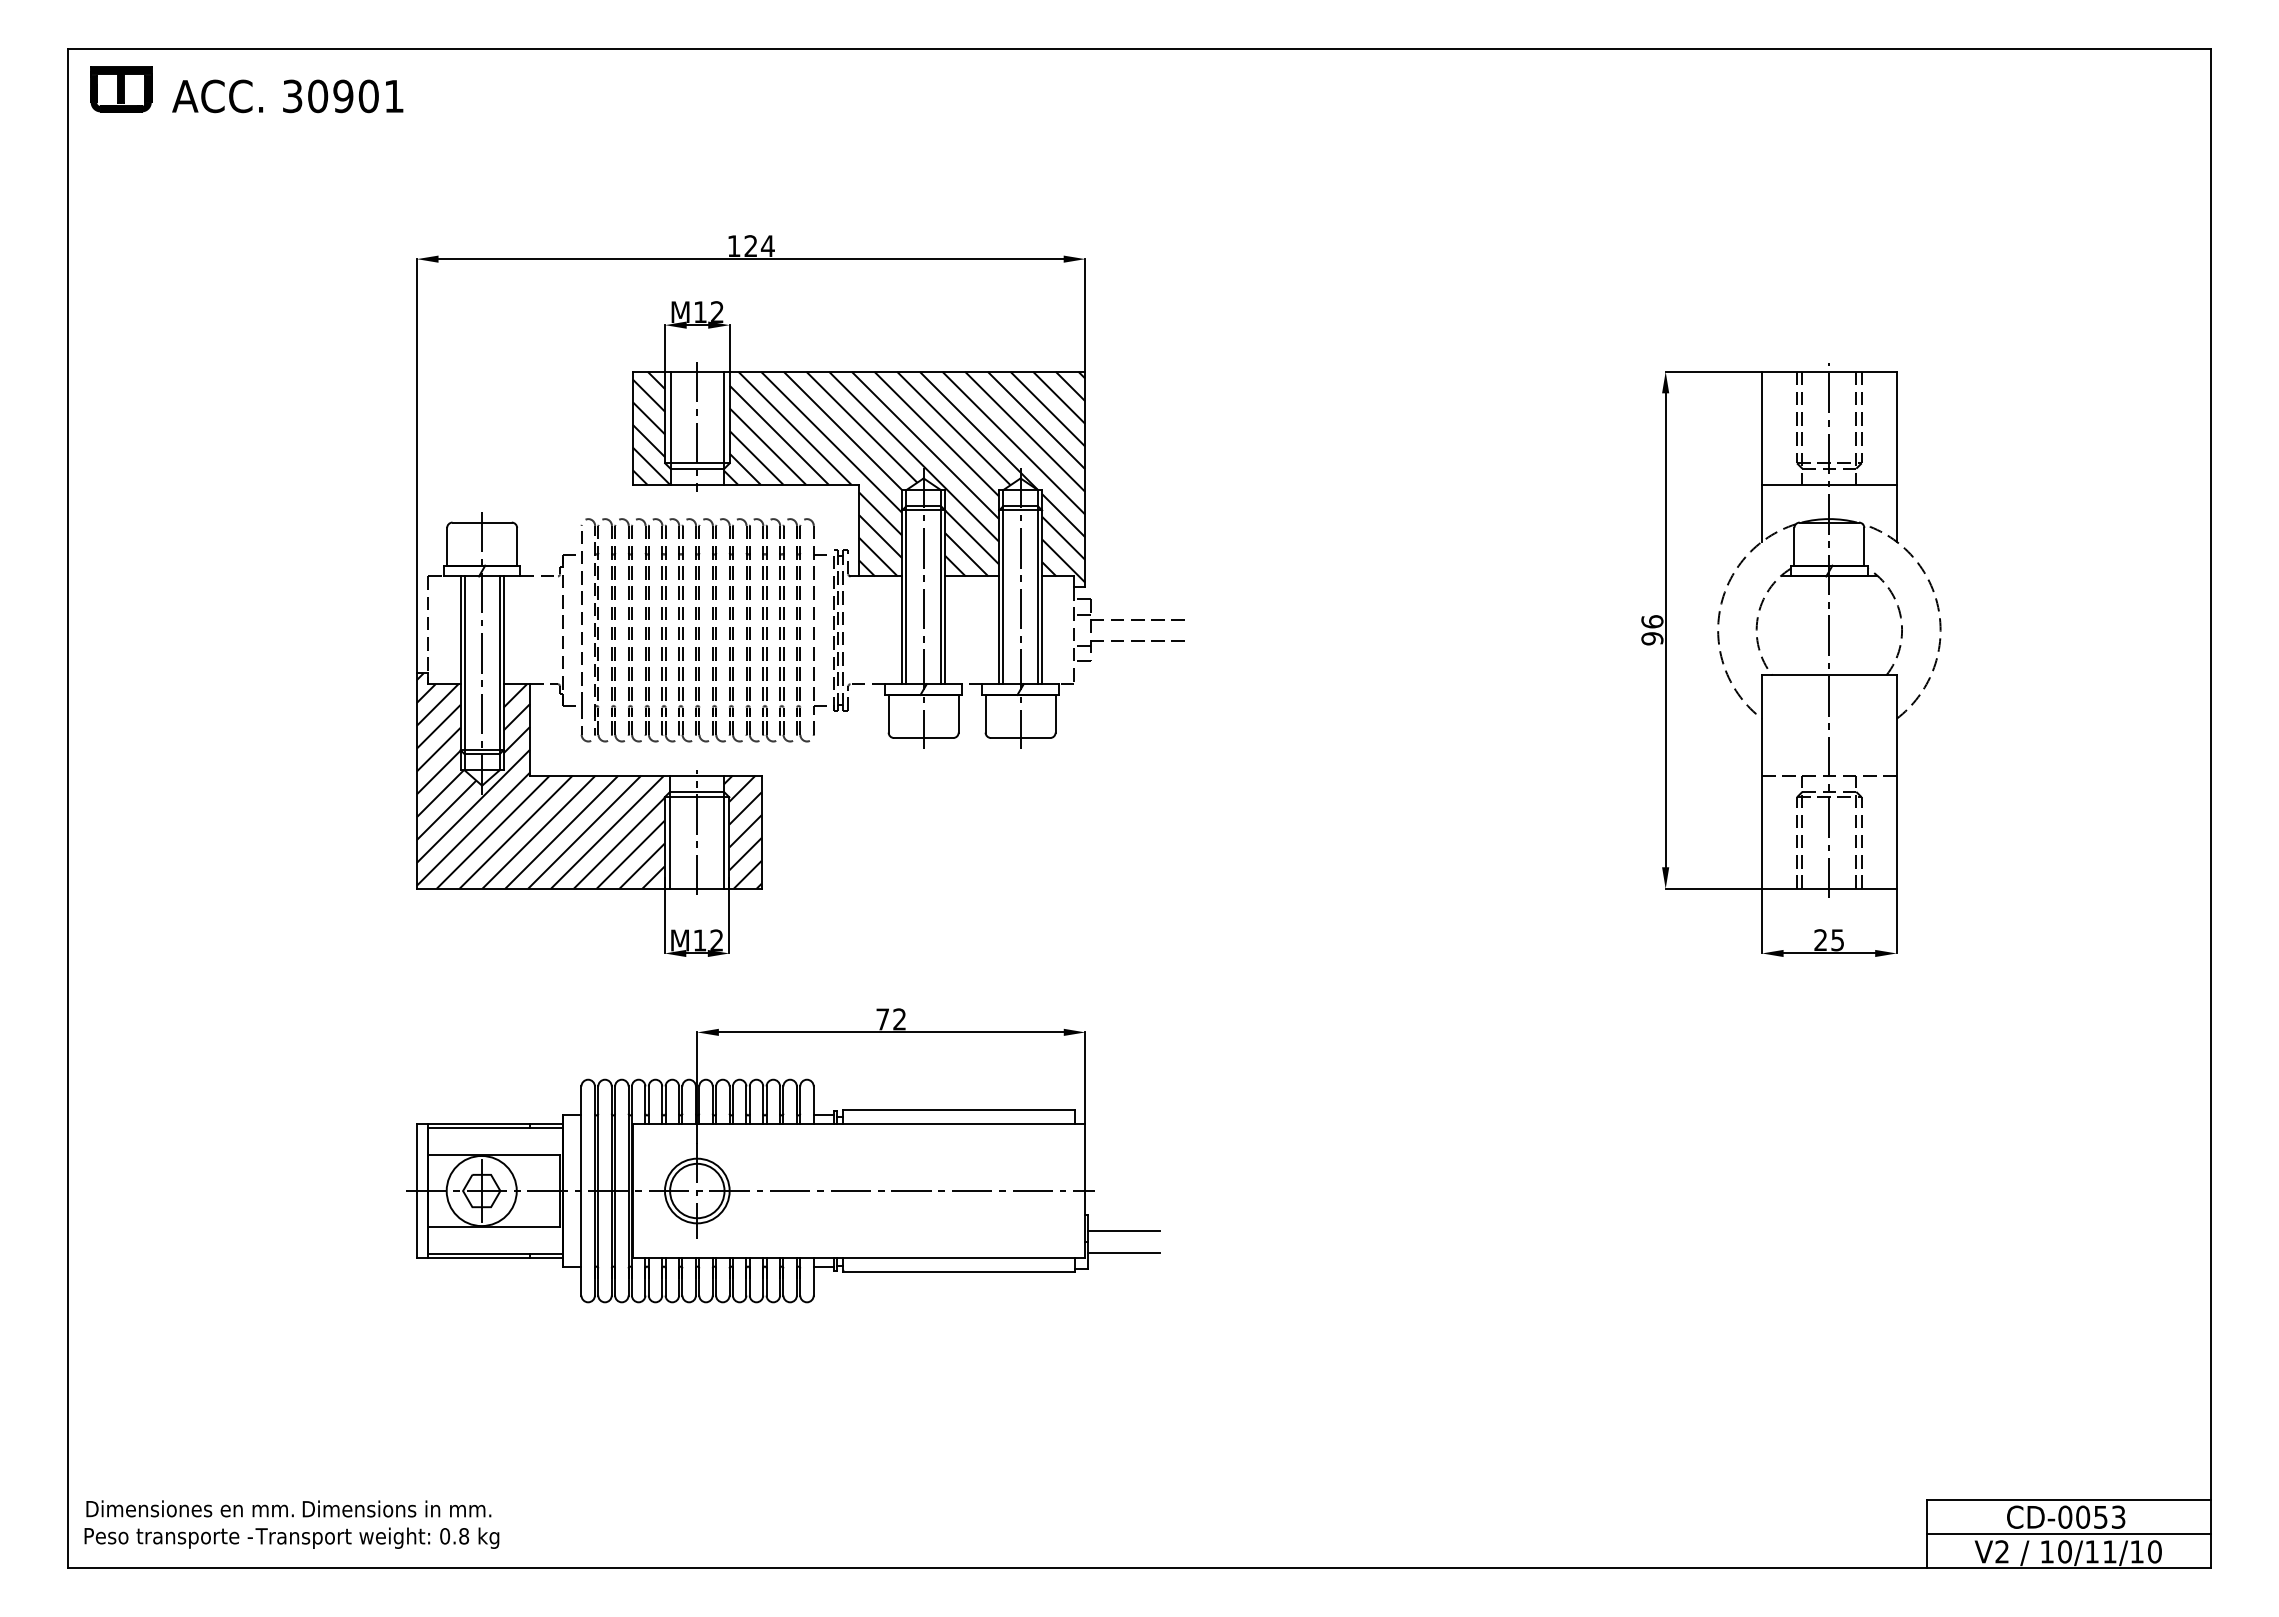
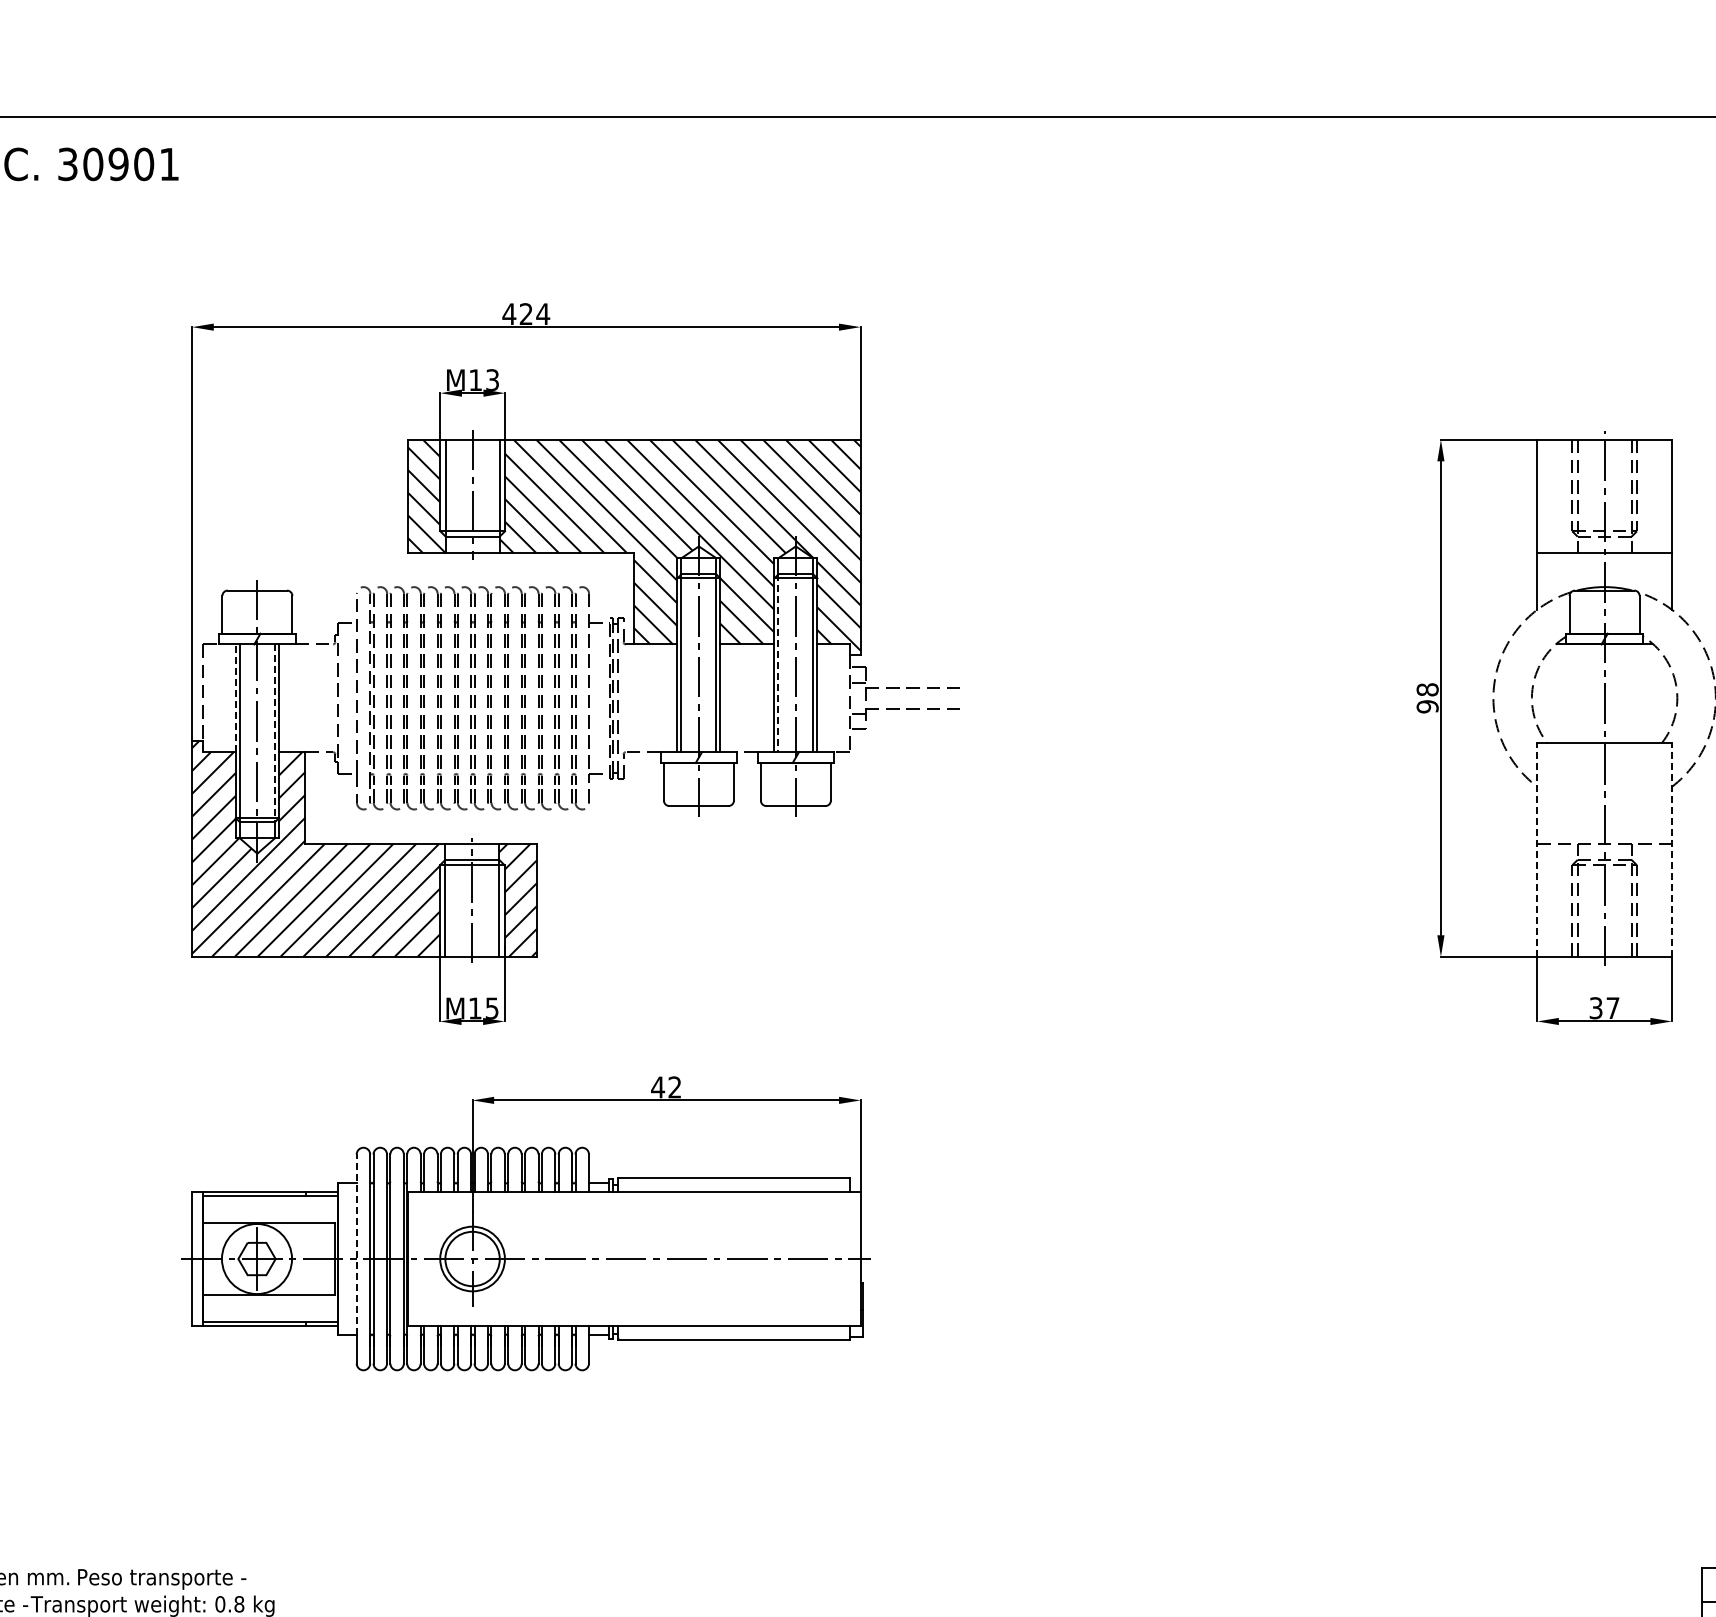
text: (734, 245) -> (509, 313), 124 -> 424
text: (717, 311) -> (492, 379), M12 -> M13
line: (1003, 595) -> (778, 663), solid -> dashed
text: (1652, 621) -> (1427, 689), 96 -> 98
line: (460, 630) -> (235, 698), solid -> dashed
line: (499, 665) -> (274, 733), solid -> dashed
line: (1762, 782) -> (1537, 850), solid -> dashed
line: (1896, 782) -> (1671, 850), solid -> dashed
text: (716, 940) -> (491, 1008), M12 -> M15
text: (1828, 940) -> (1603, 1008), 25 -> 37
text: (882, 1019) -> (657, 1087), 72 -> 42
line: (581, 1176) -> (356, 1244), solid -> dashed
line: (1123, 1231) -> (898, 1299), removed
line: (1123, 1253) -> (898, 1321), removed
text: (397, 1510) -> (172, 1578), Dimensions in mm. -> Peso transporte -

